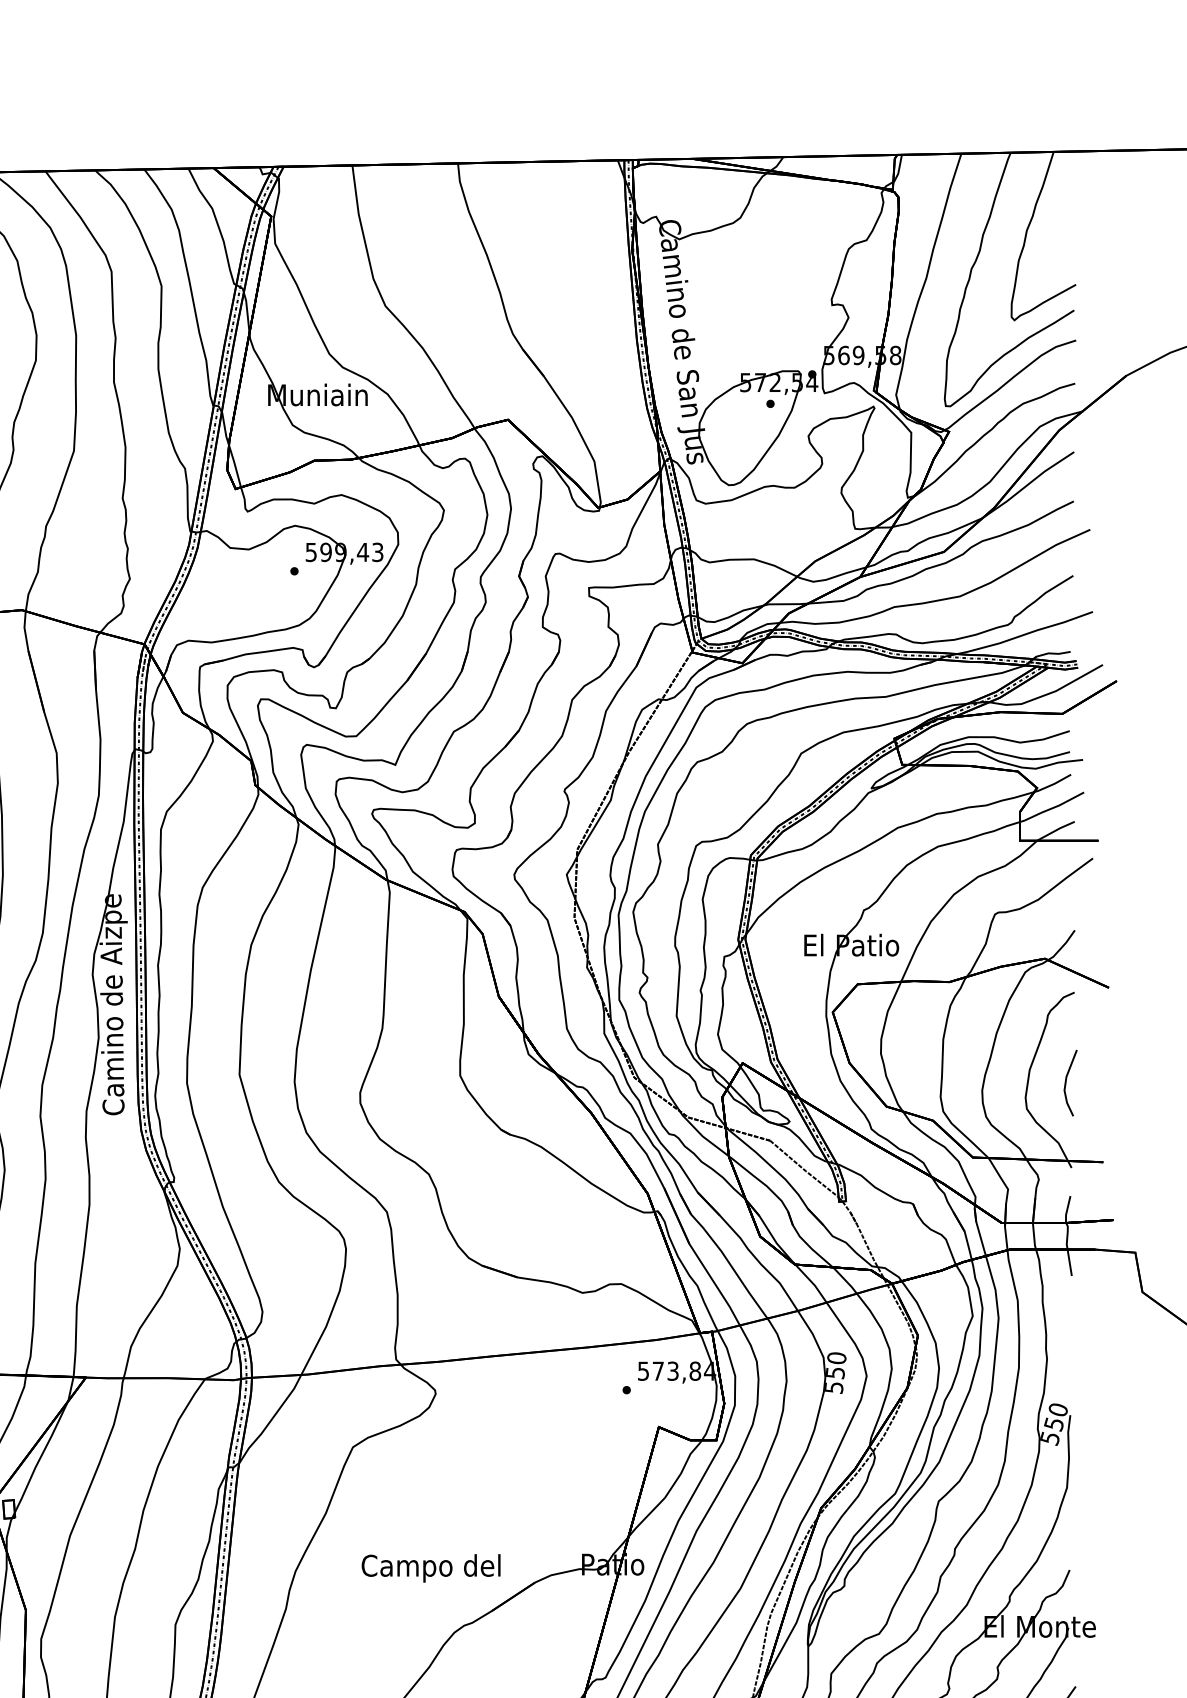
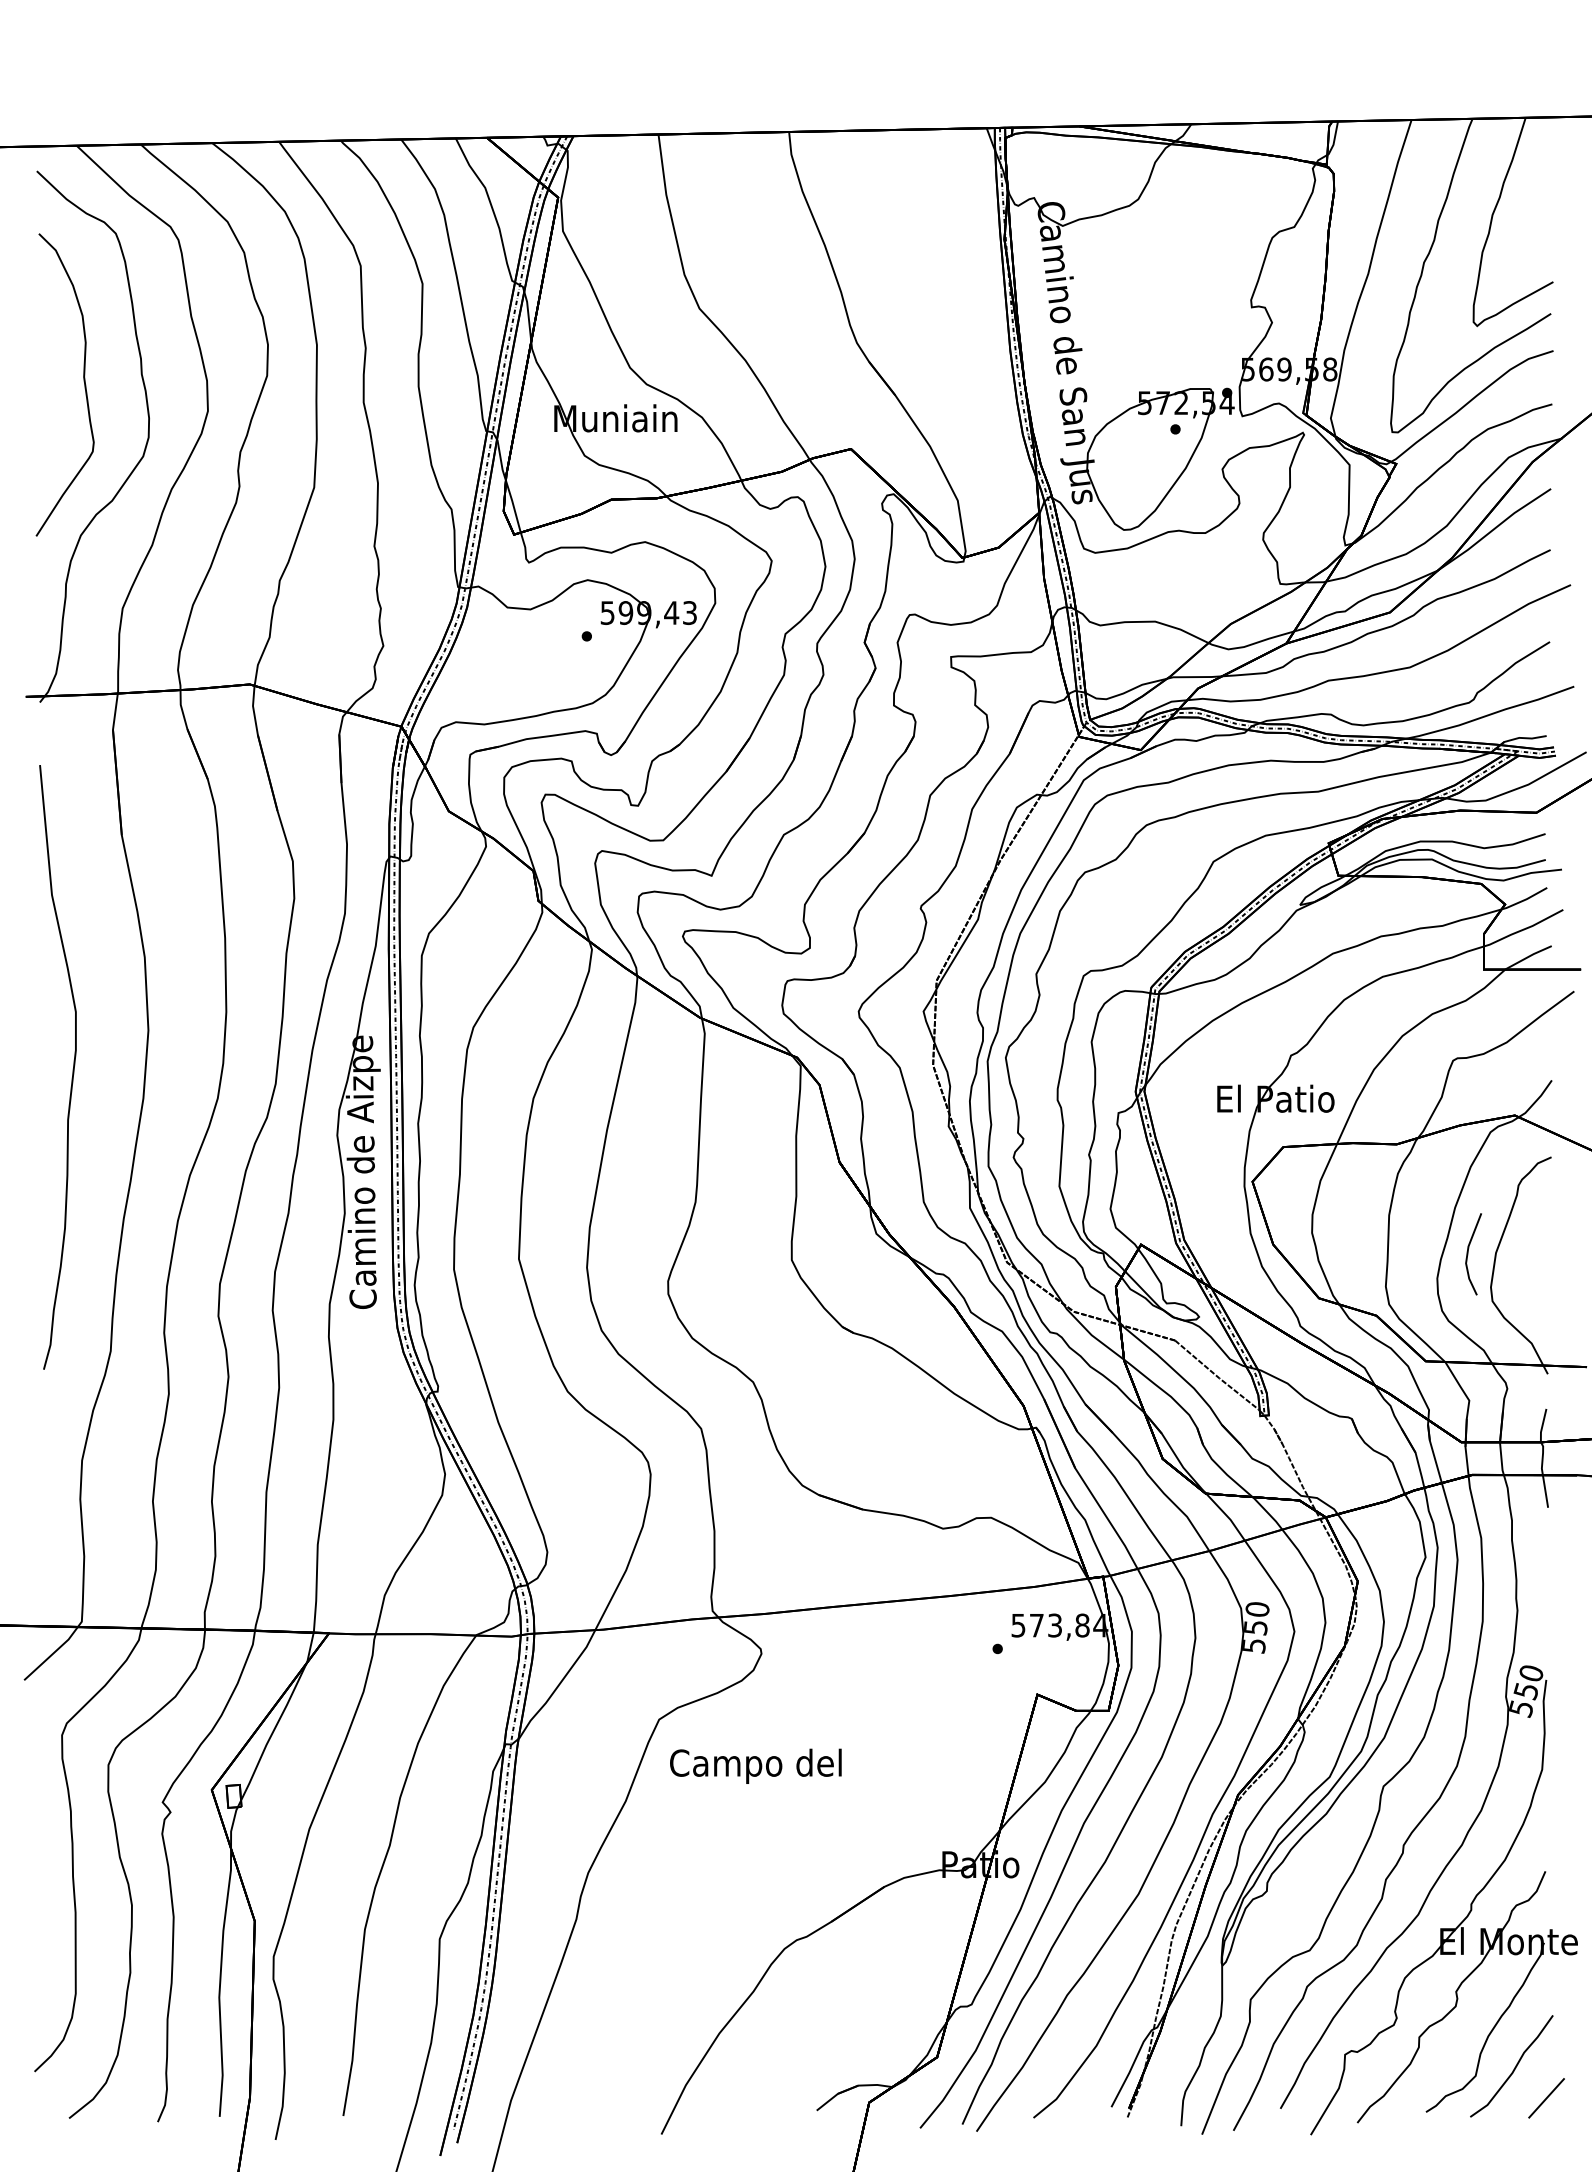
line: (1066, 1083) -> (1468, 1254), moved
text: (430, 1567) -> (755, 1765), moved

